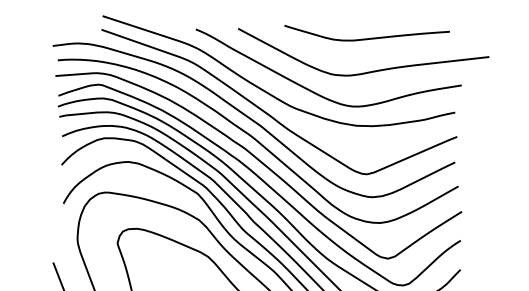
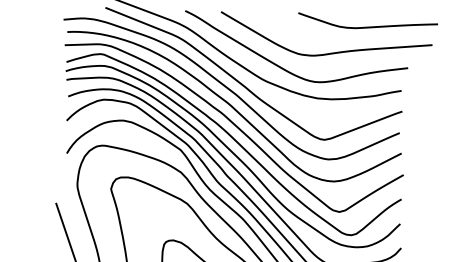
curve: (366, 37) -> (367, 26), moved

